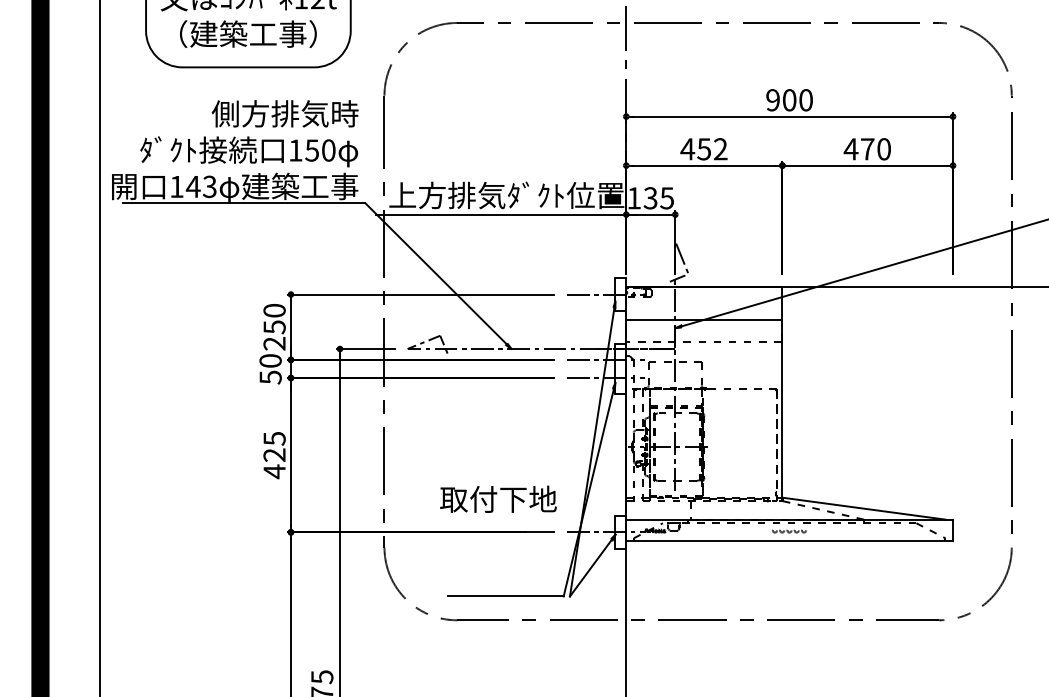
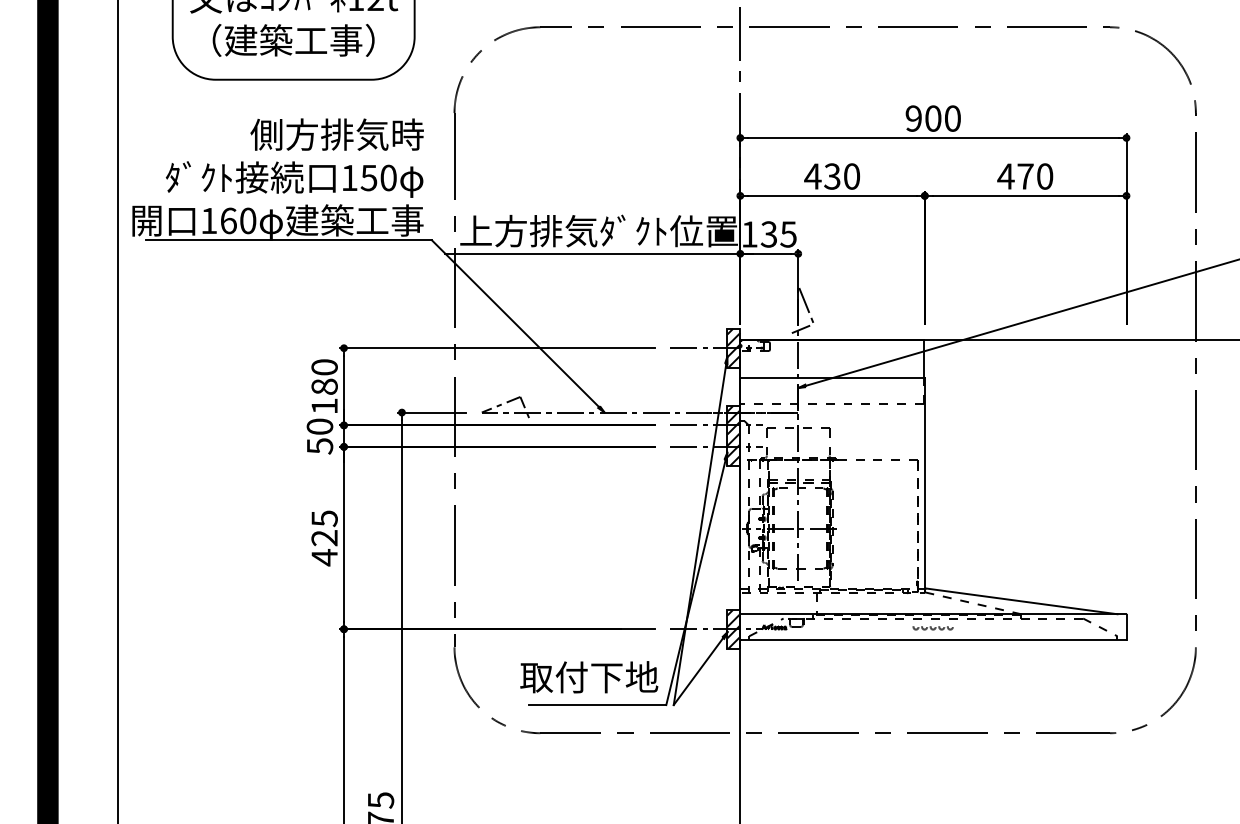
text: (712, 149) -> (842, 176), 452 -> 430
text: (200, 186) -> (237, 220), 143 -> 160
hatch: (620, 293) -> (733, 347), added
text: (274, 335) -> (324, 396), 250 -> 180
hatch: (620, 369) -> (733, 436), added
text: (498, 499) -> (589, 677), moved
hatch: (620, 531) -> (733, 628), added

